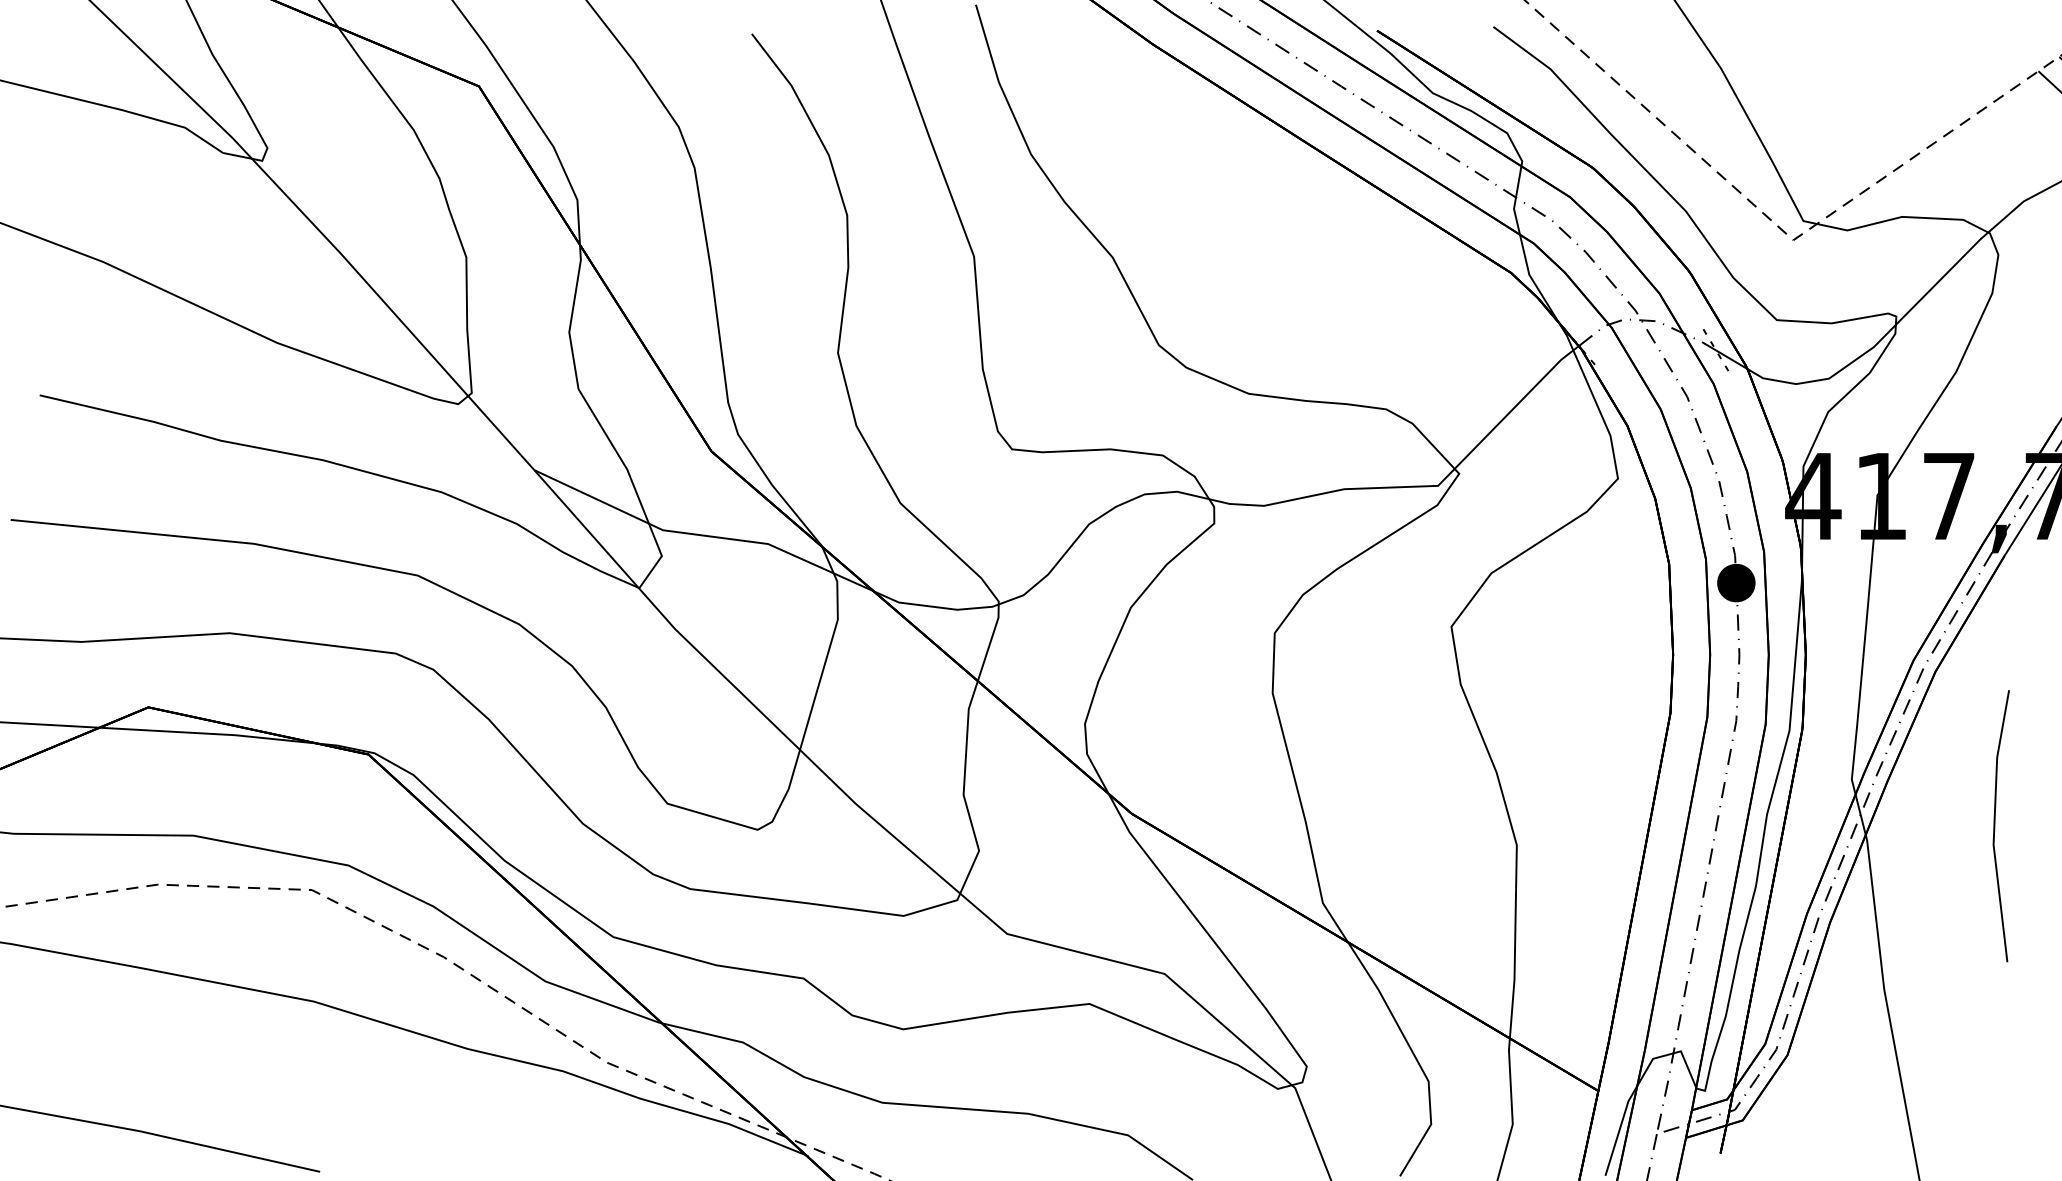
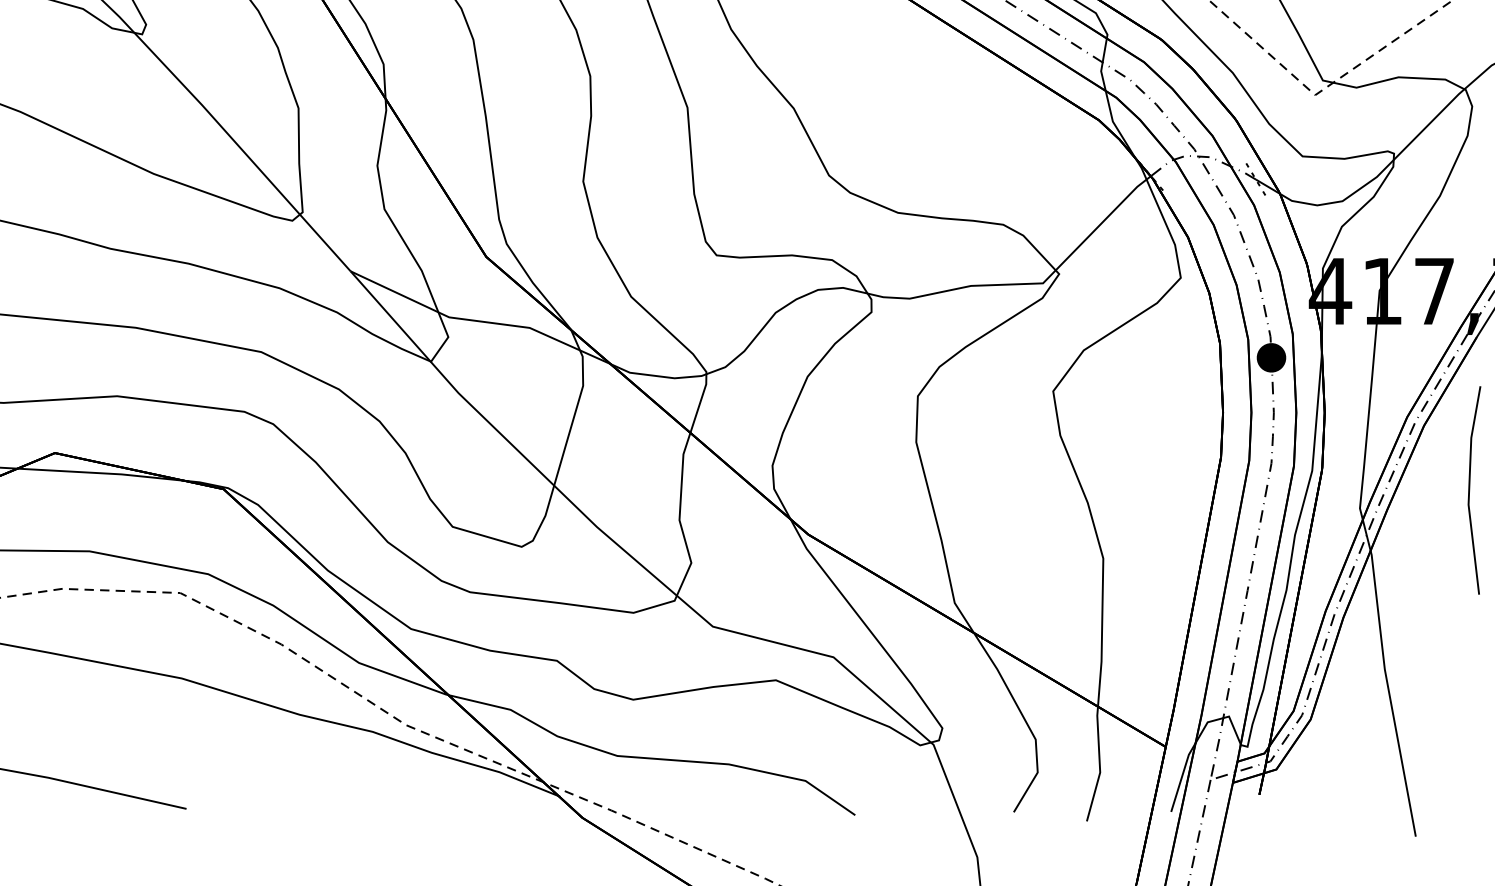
line: (1995, 826) -> (1470, 490), moved

